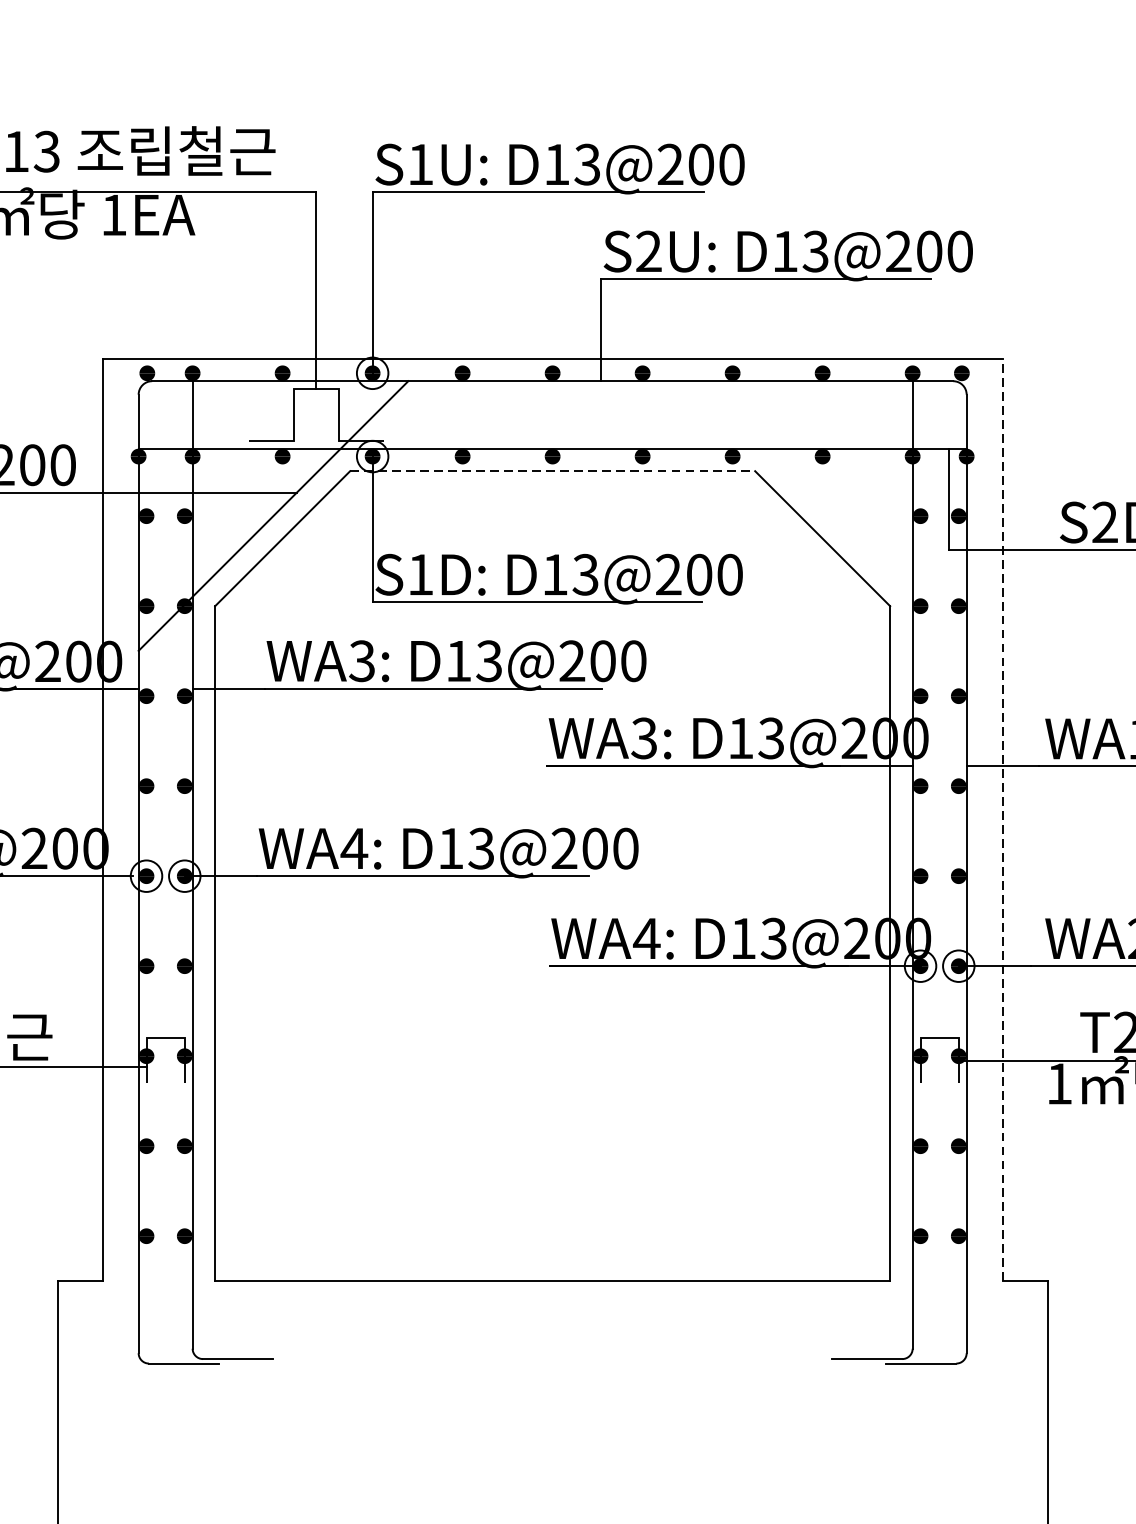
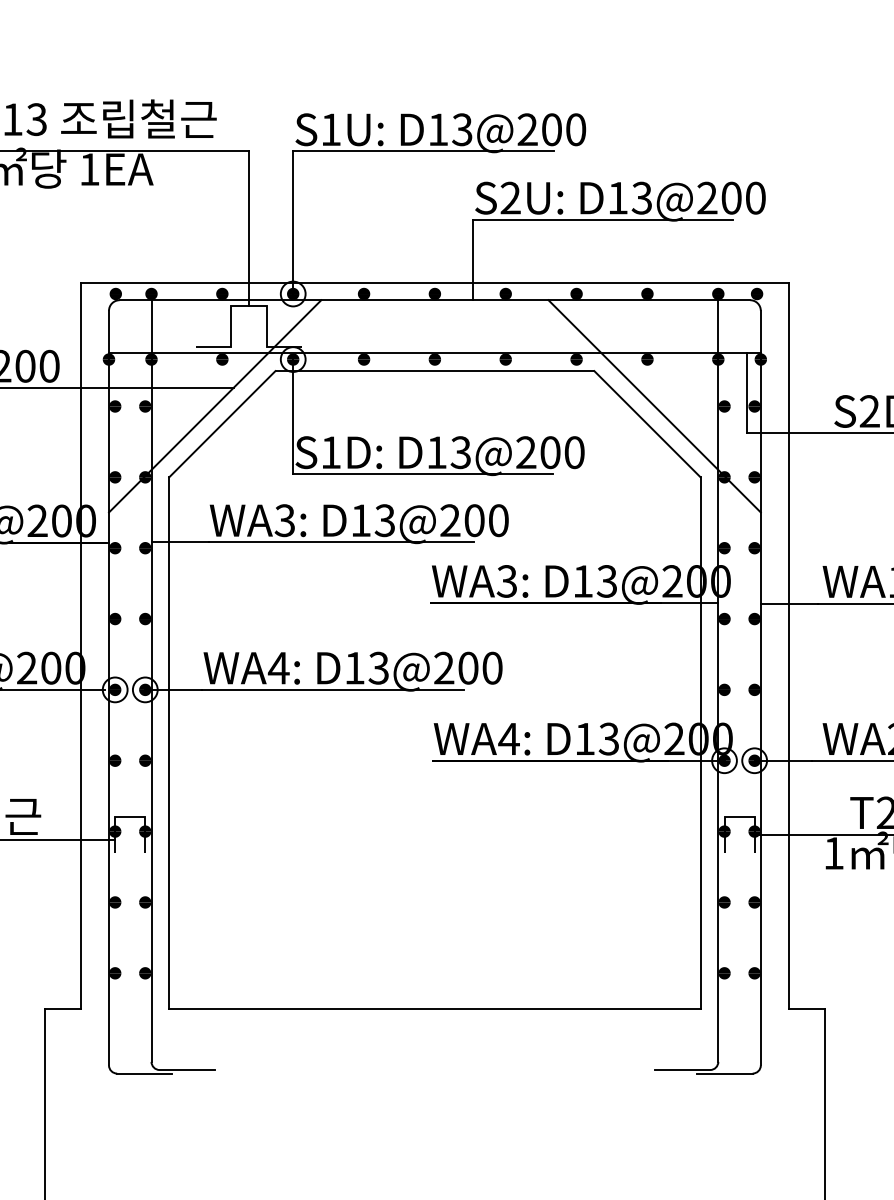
line: (553, 471) -> (435, 371), dashed -> solid
line: (831, 516) -> (654, 406), added
line: (1003, 819) -> (789, 645), dashed -> solid

